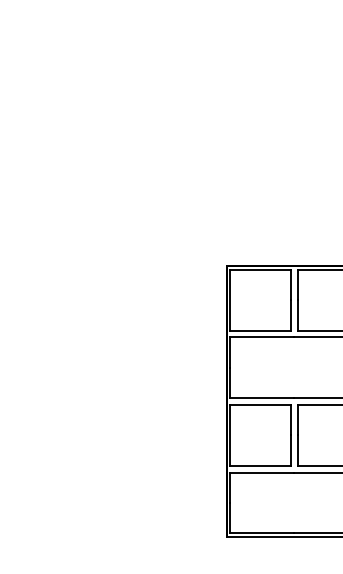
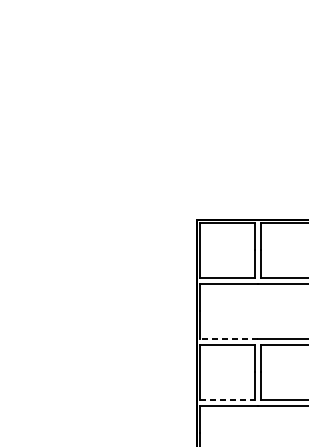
line: (261, 398) -> (228, 338), solid -> dashed
line: (260, 465) -> (227, 399), solid -> dashed

